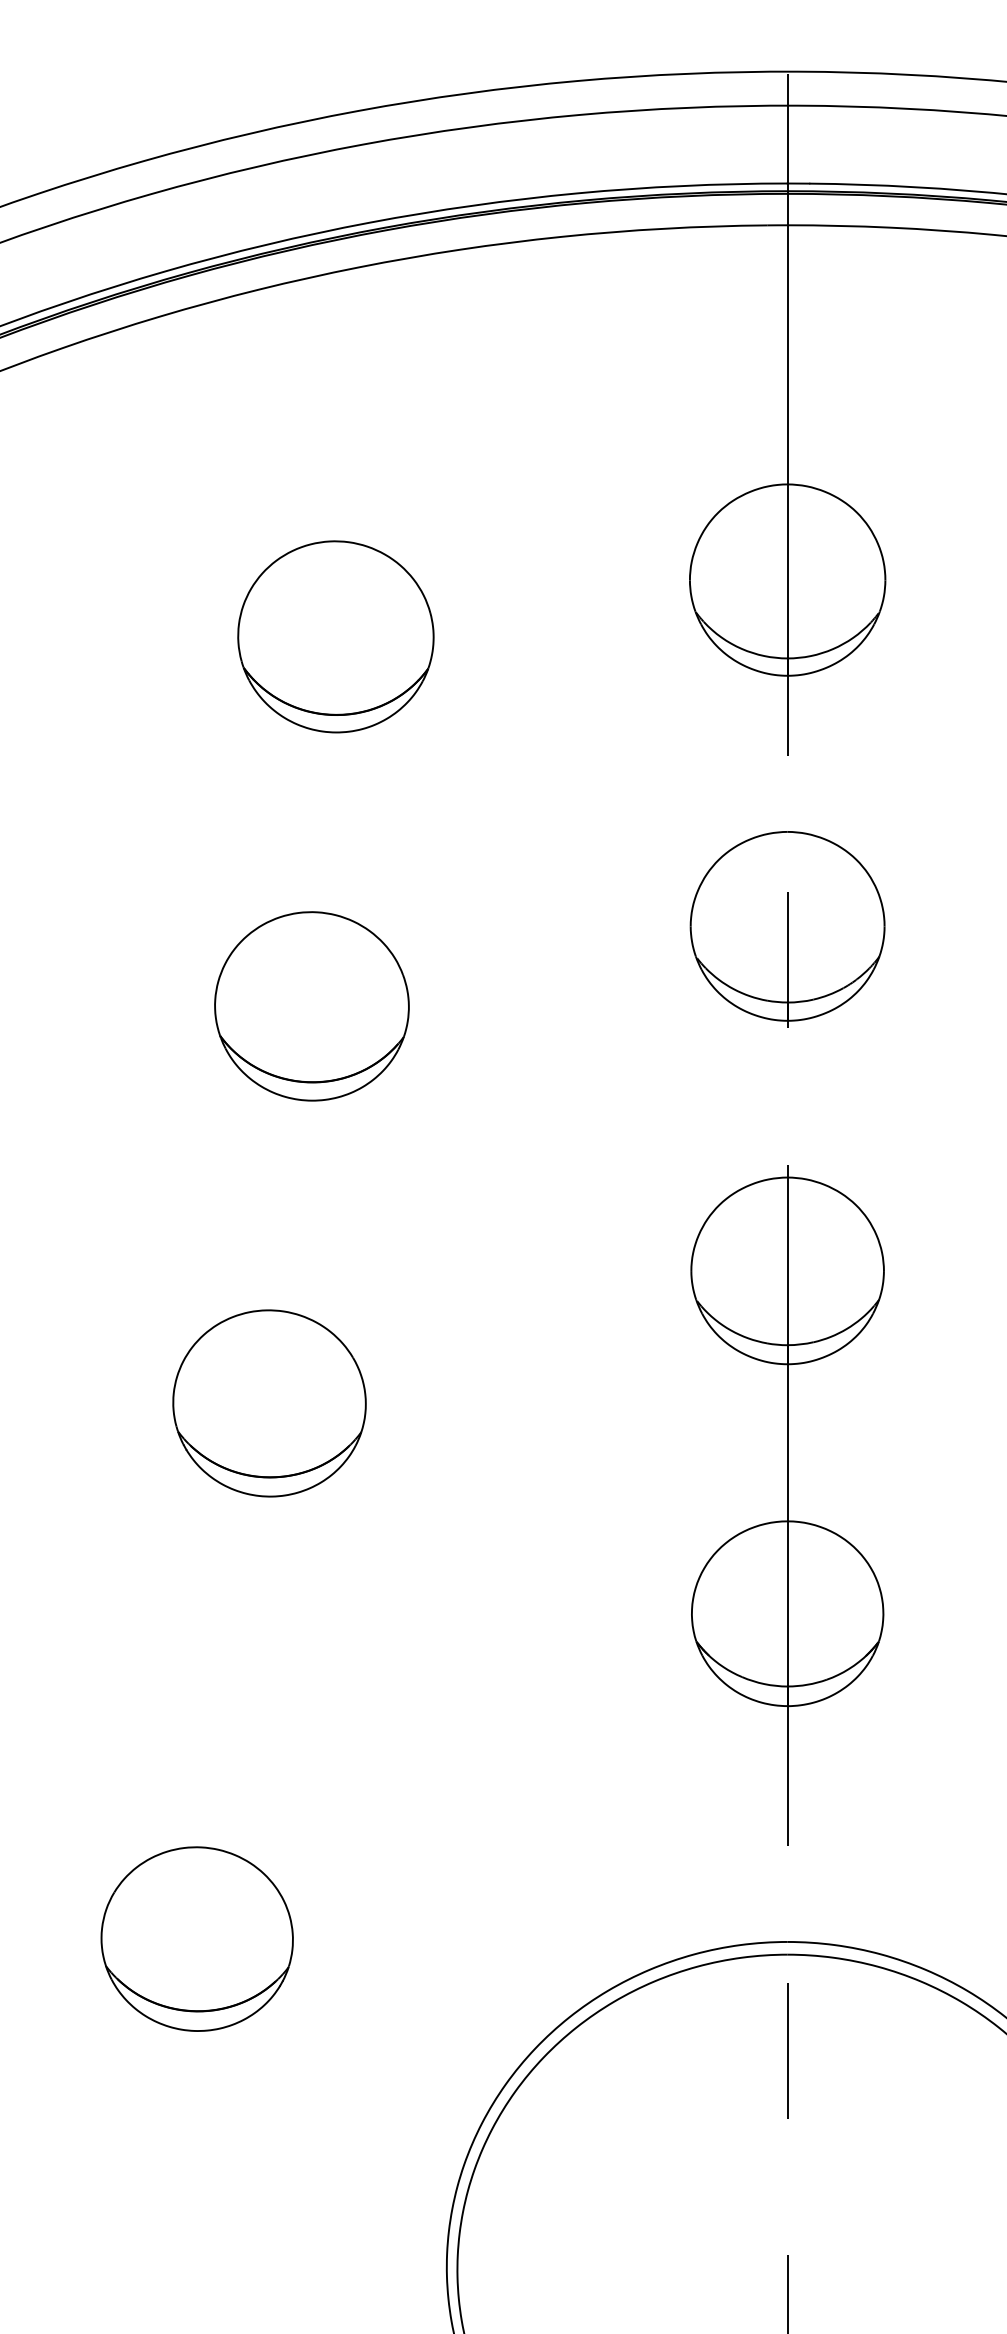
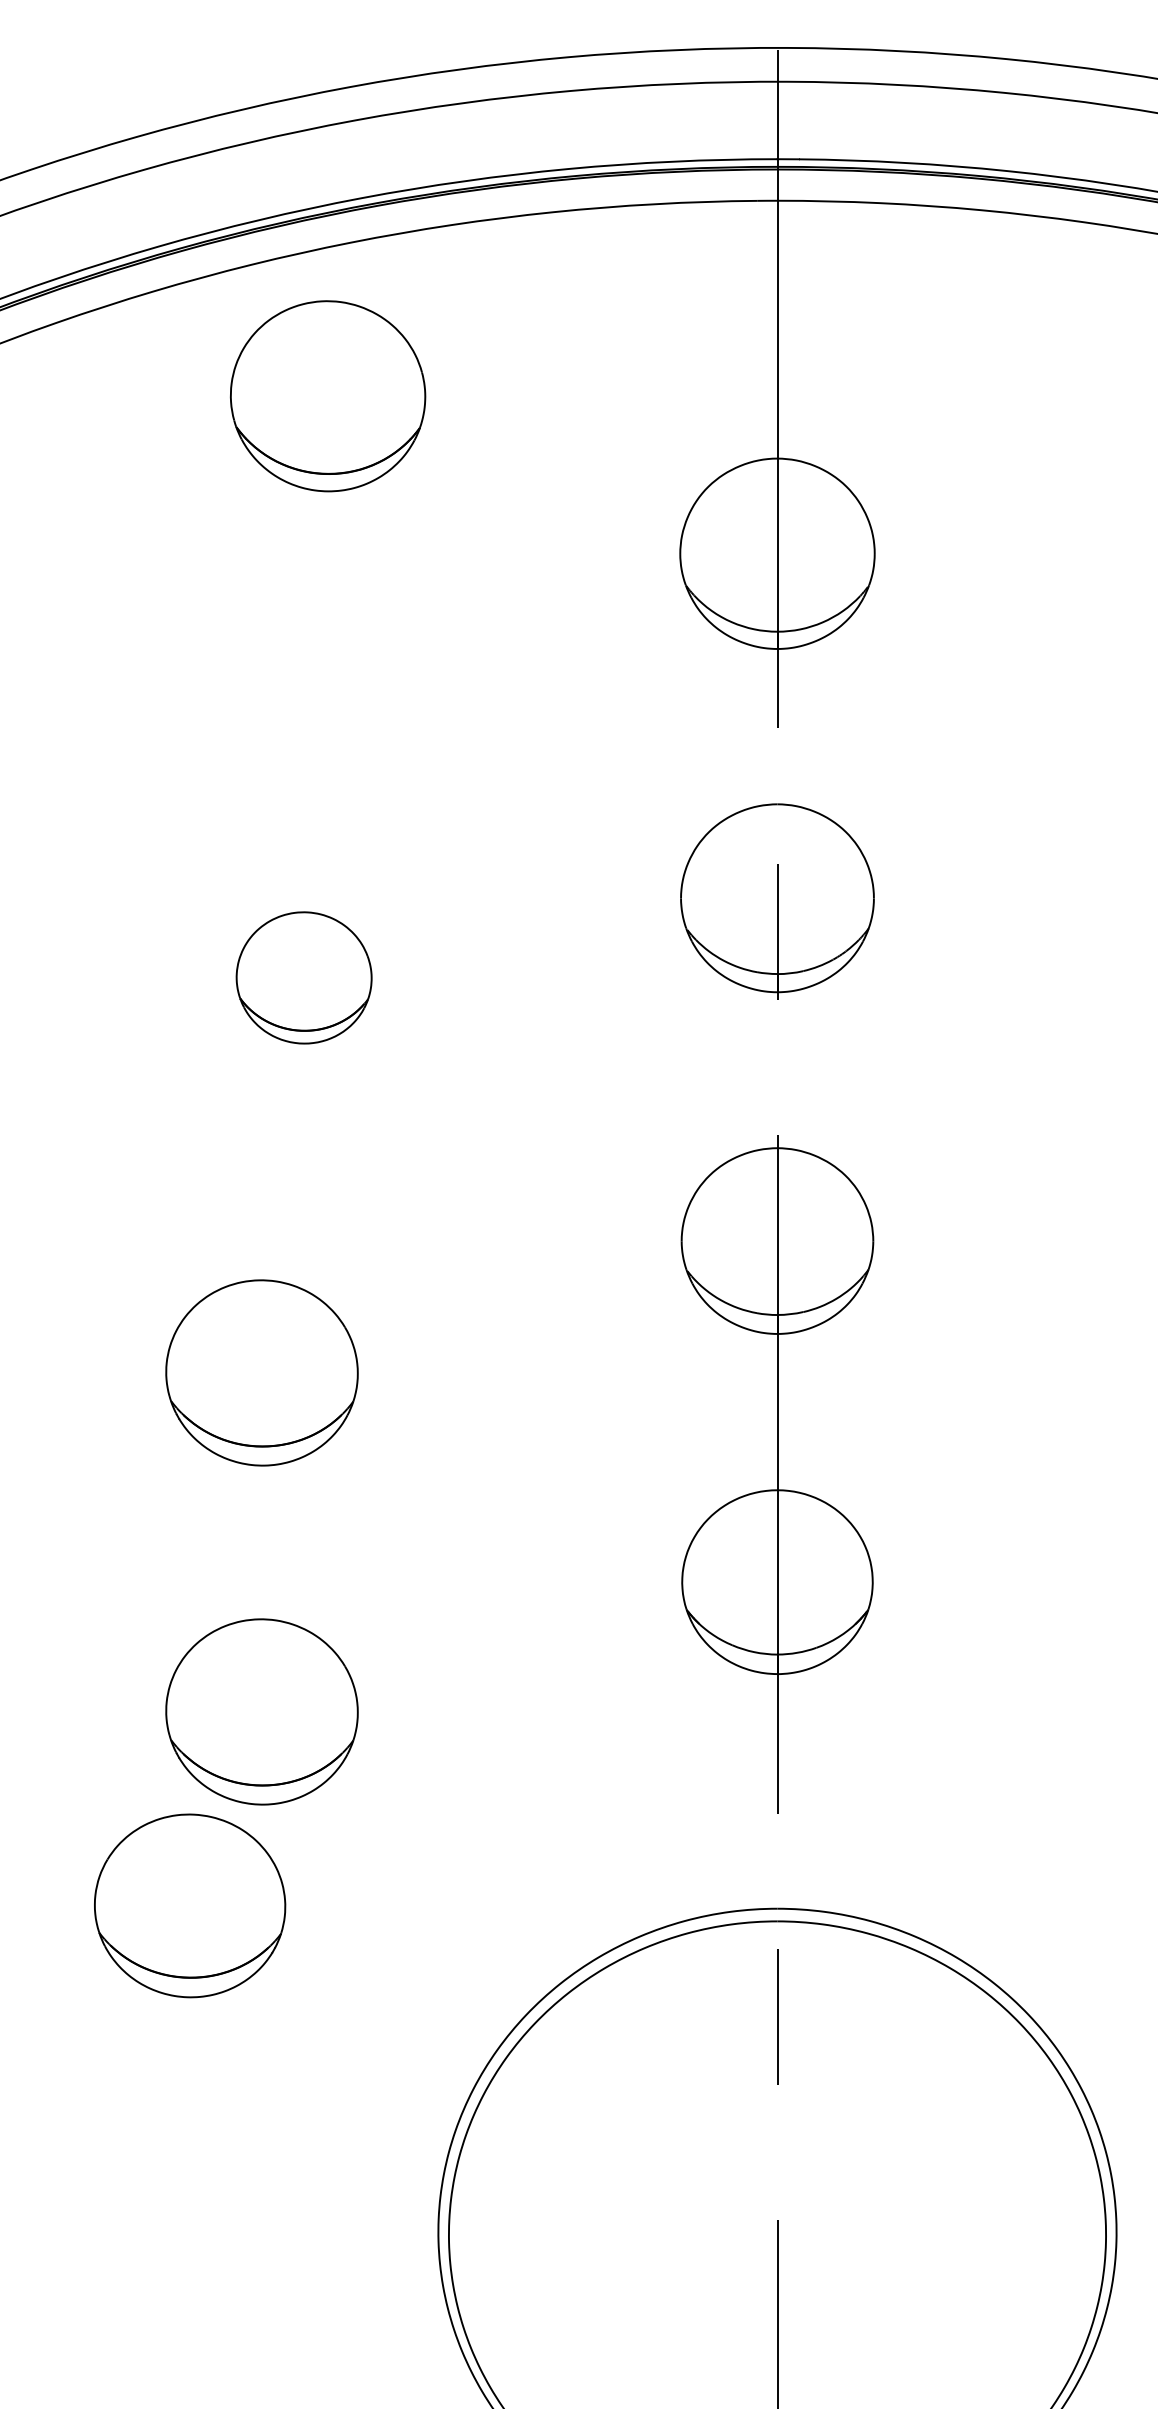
part: (336, 637) -> (328, 396), moved
part: (311, 1005) -> (303, 977), size x0.7
part: (269, 1743) -> (261, 1711), added

